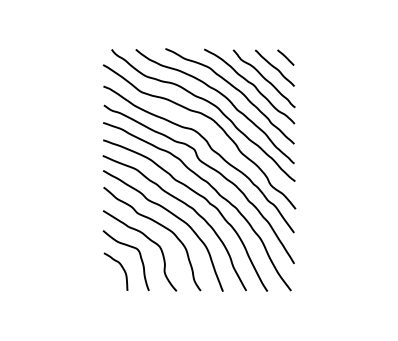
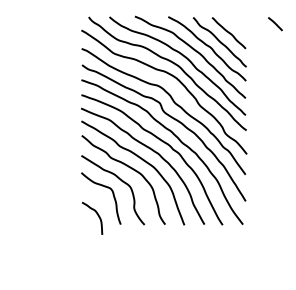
line: (285, 57) -> (275, 23), moved
curve: (121, 267) -> (97, 214), moved

